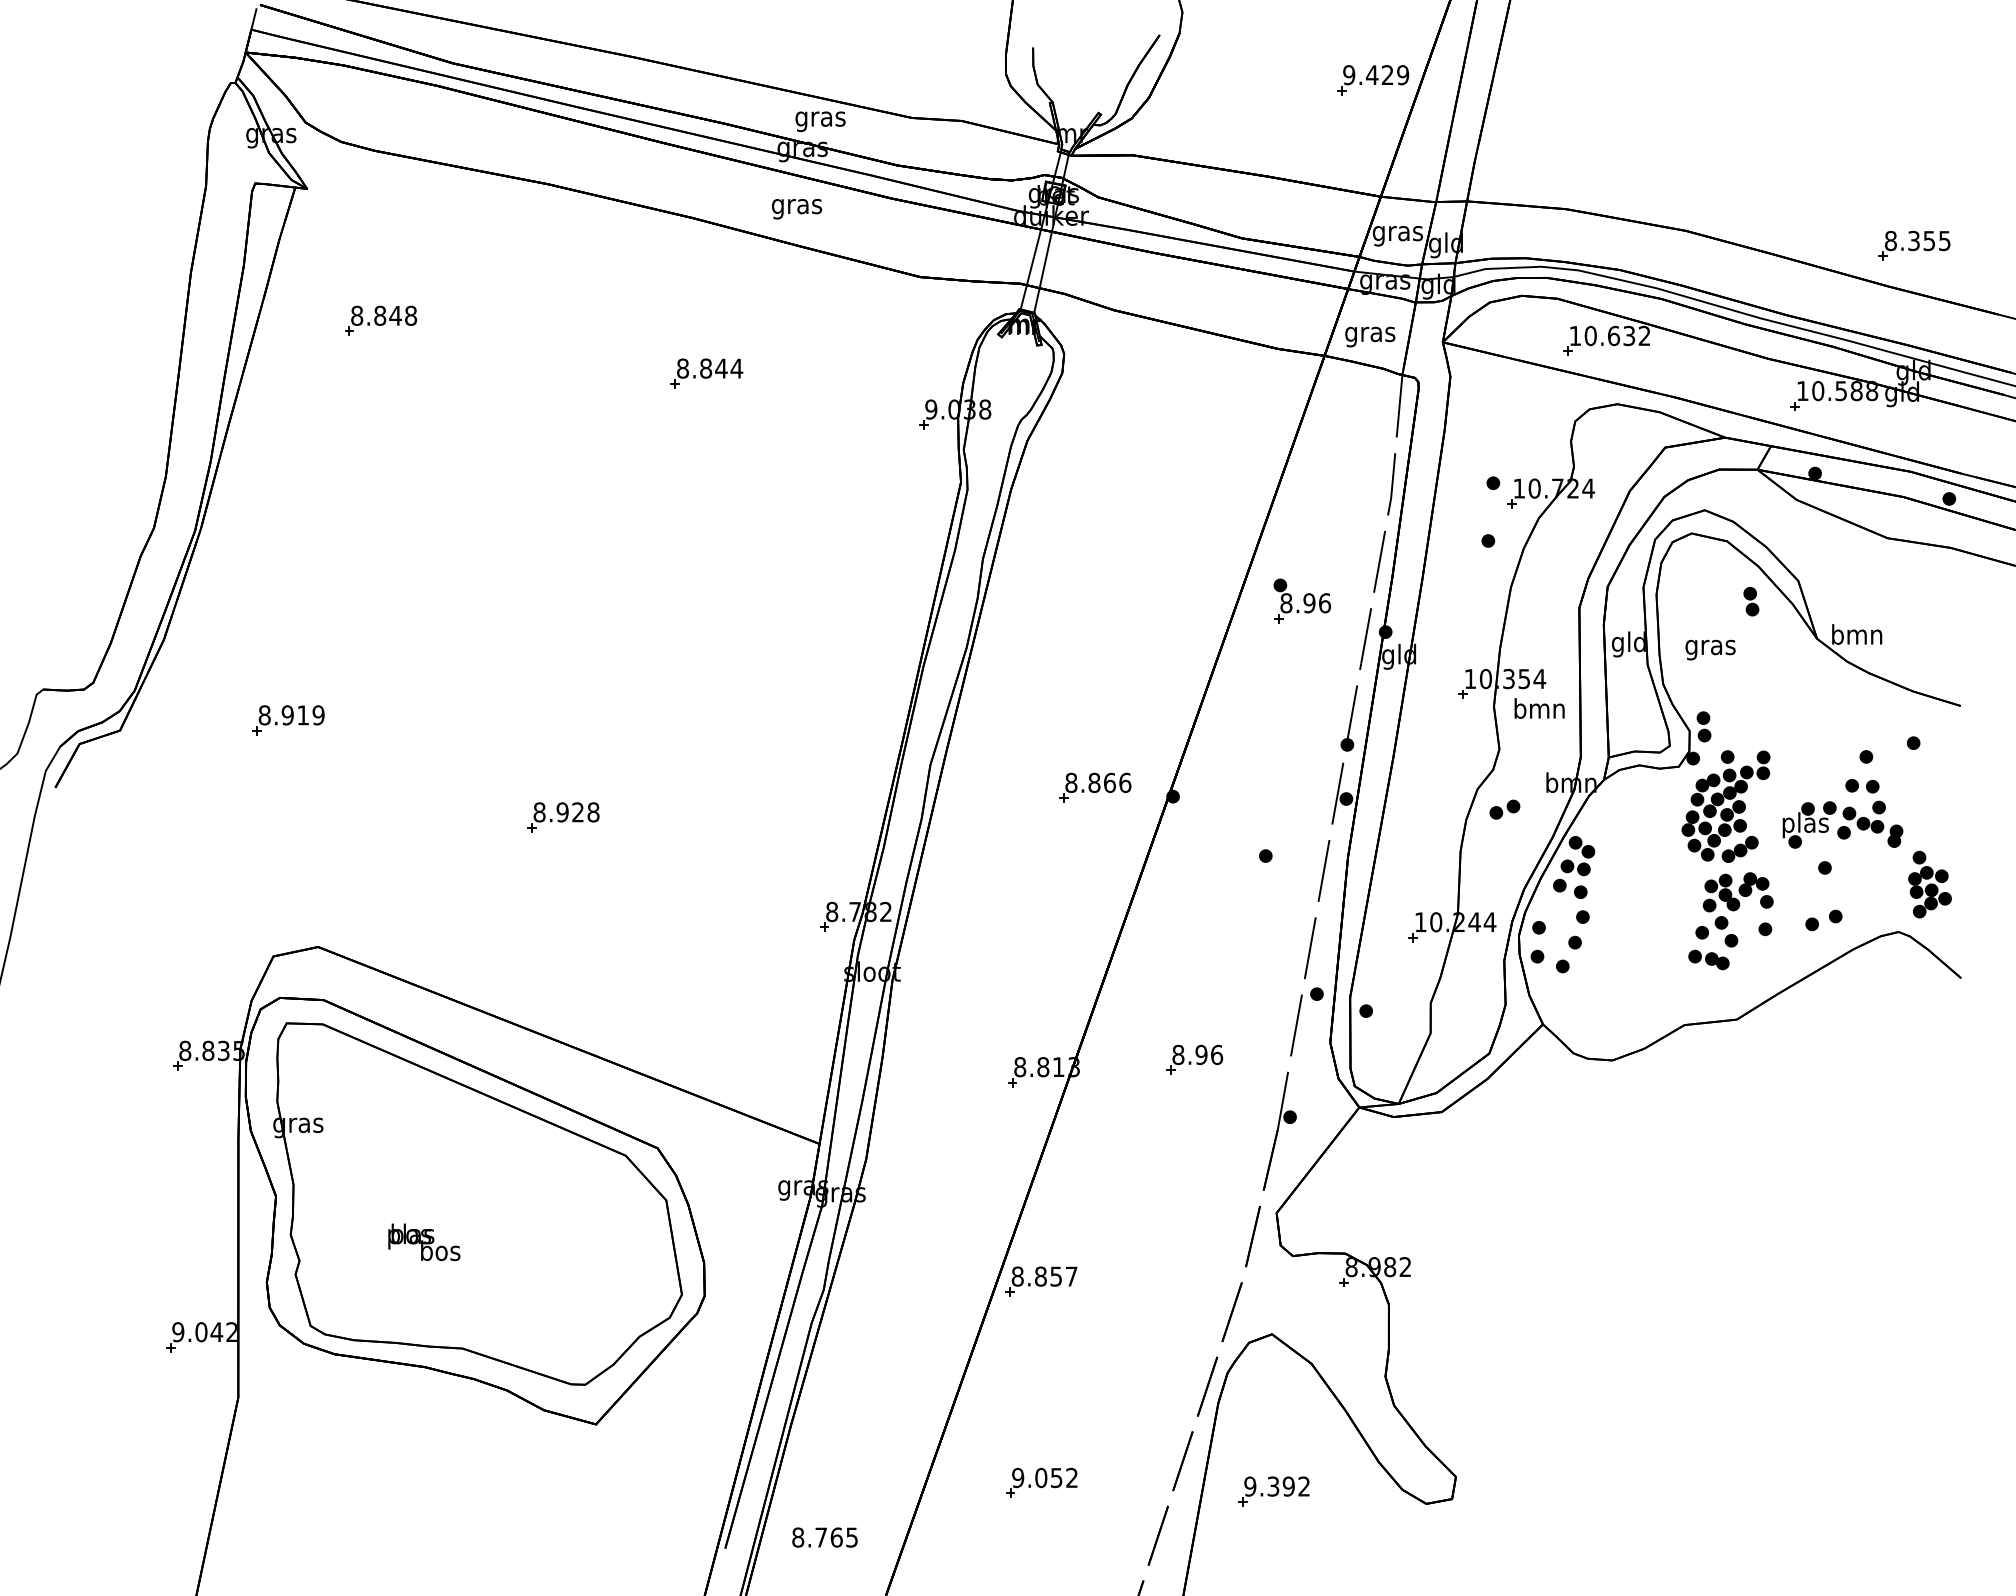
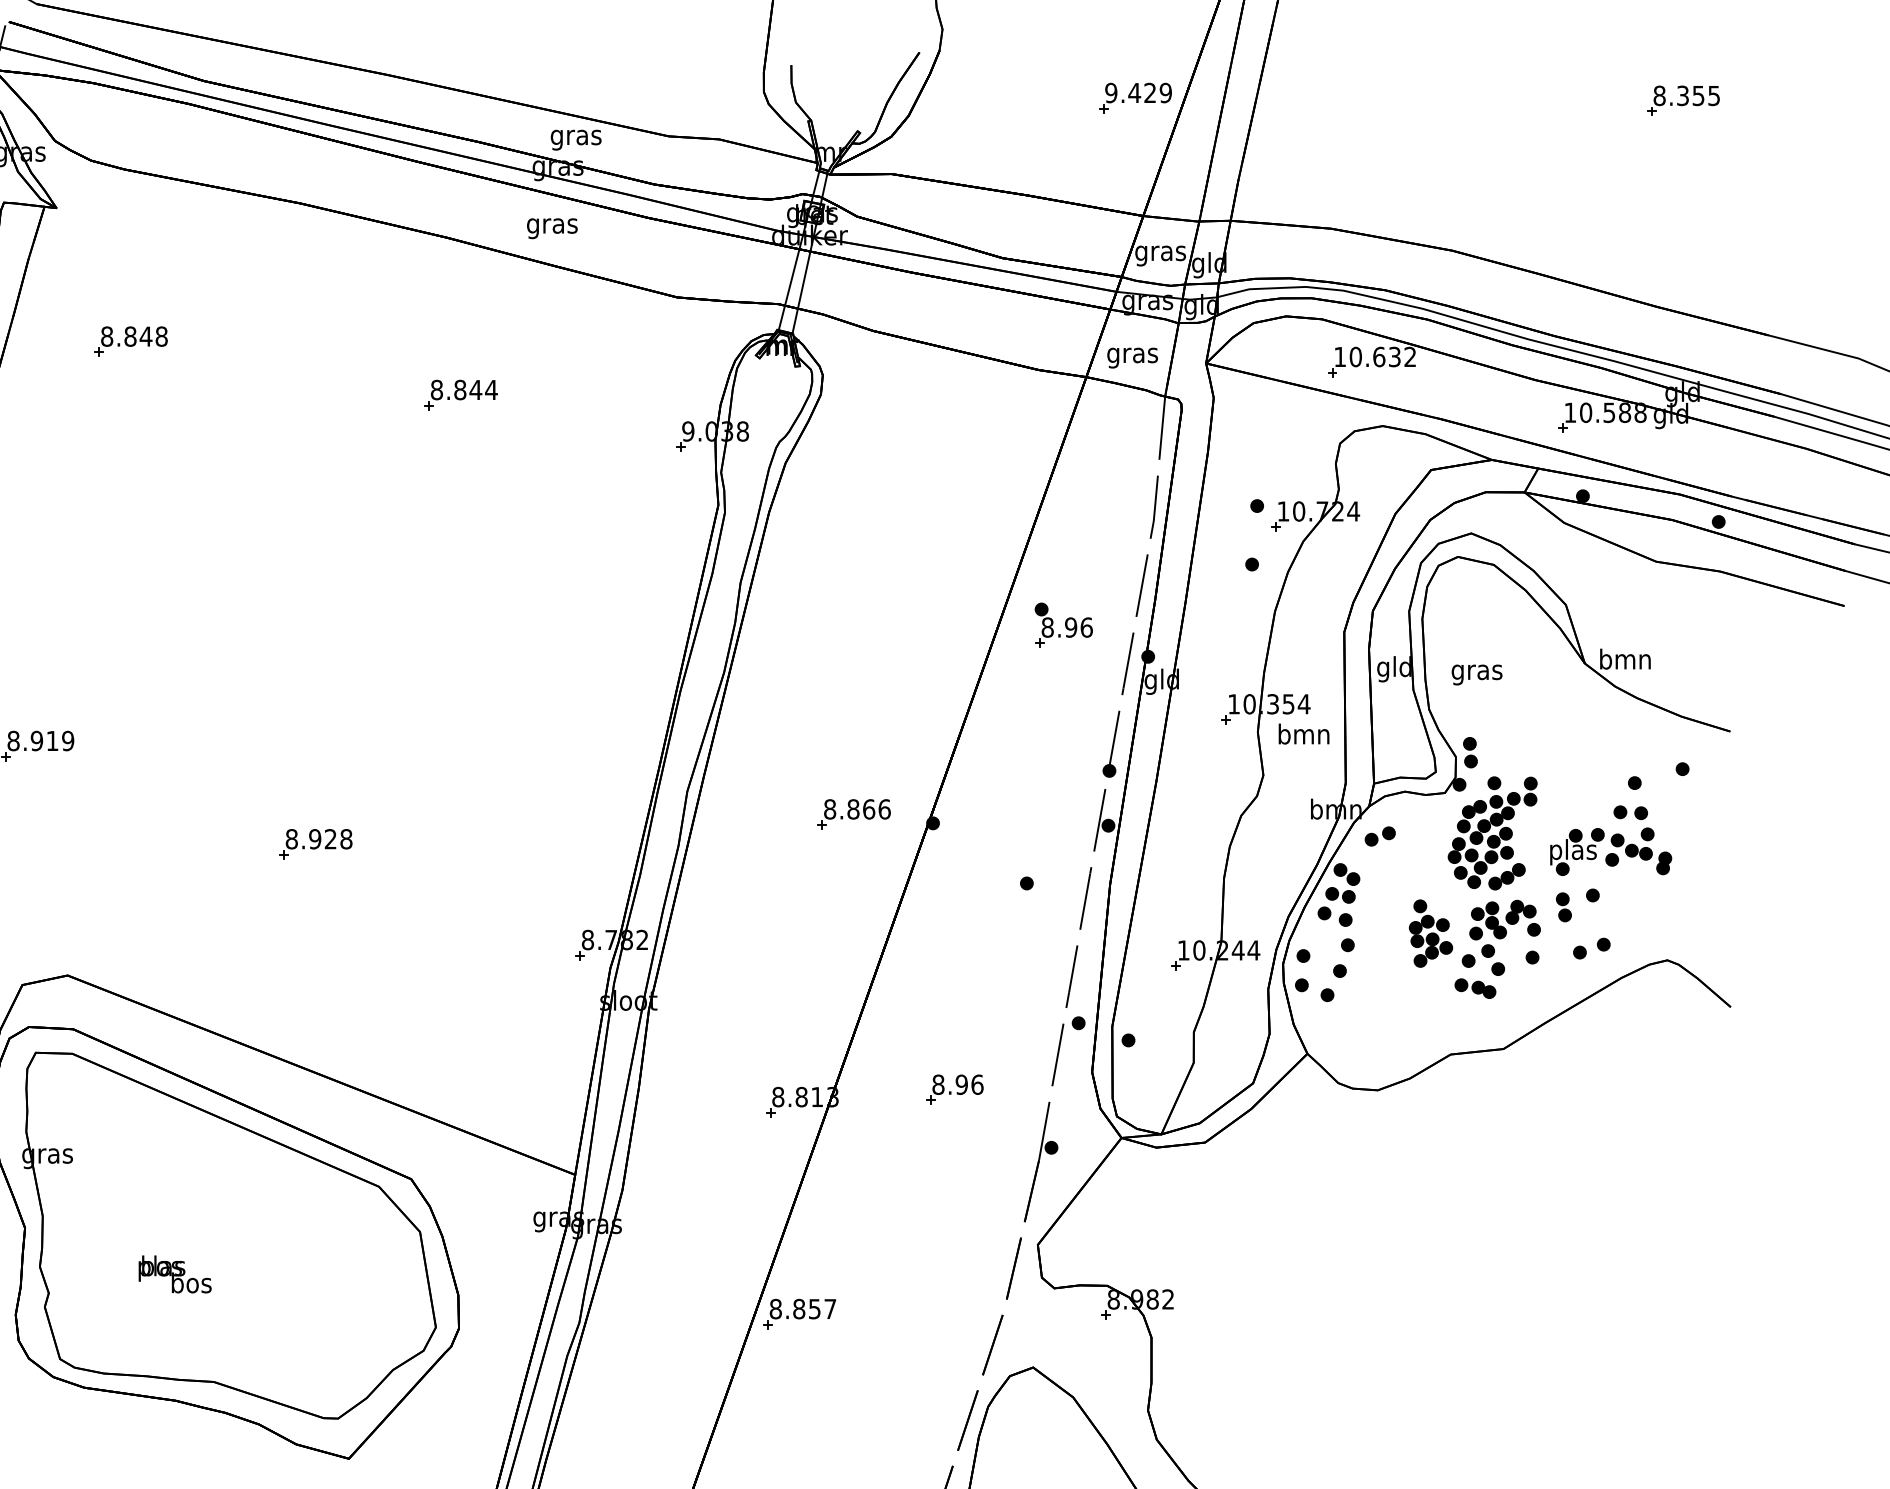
part: (1914, 245) -> (1683, 100), moved
part: (1751, 601) -> (1564, 907), moved
part: (1504, 809) -> (1379, 836), moved
part: (1929, 884) -> (1430, 933), moved

